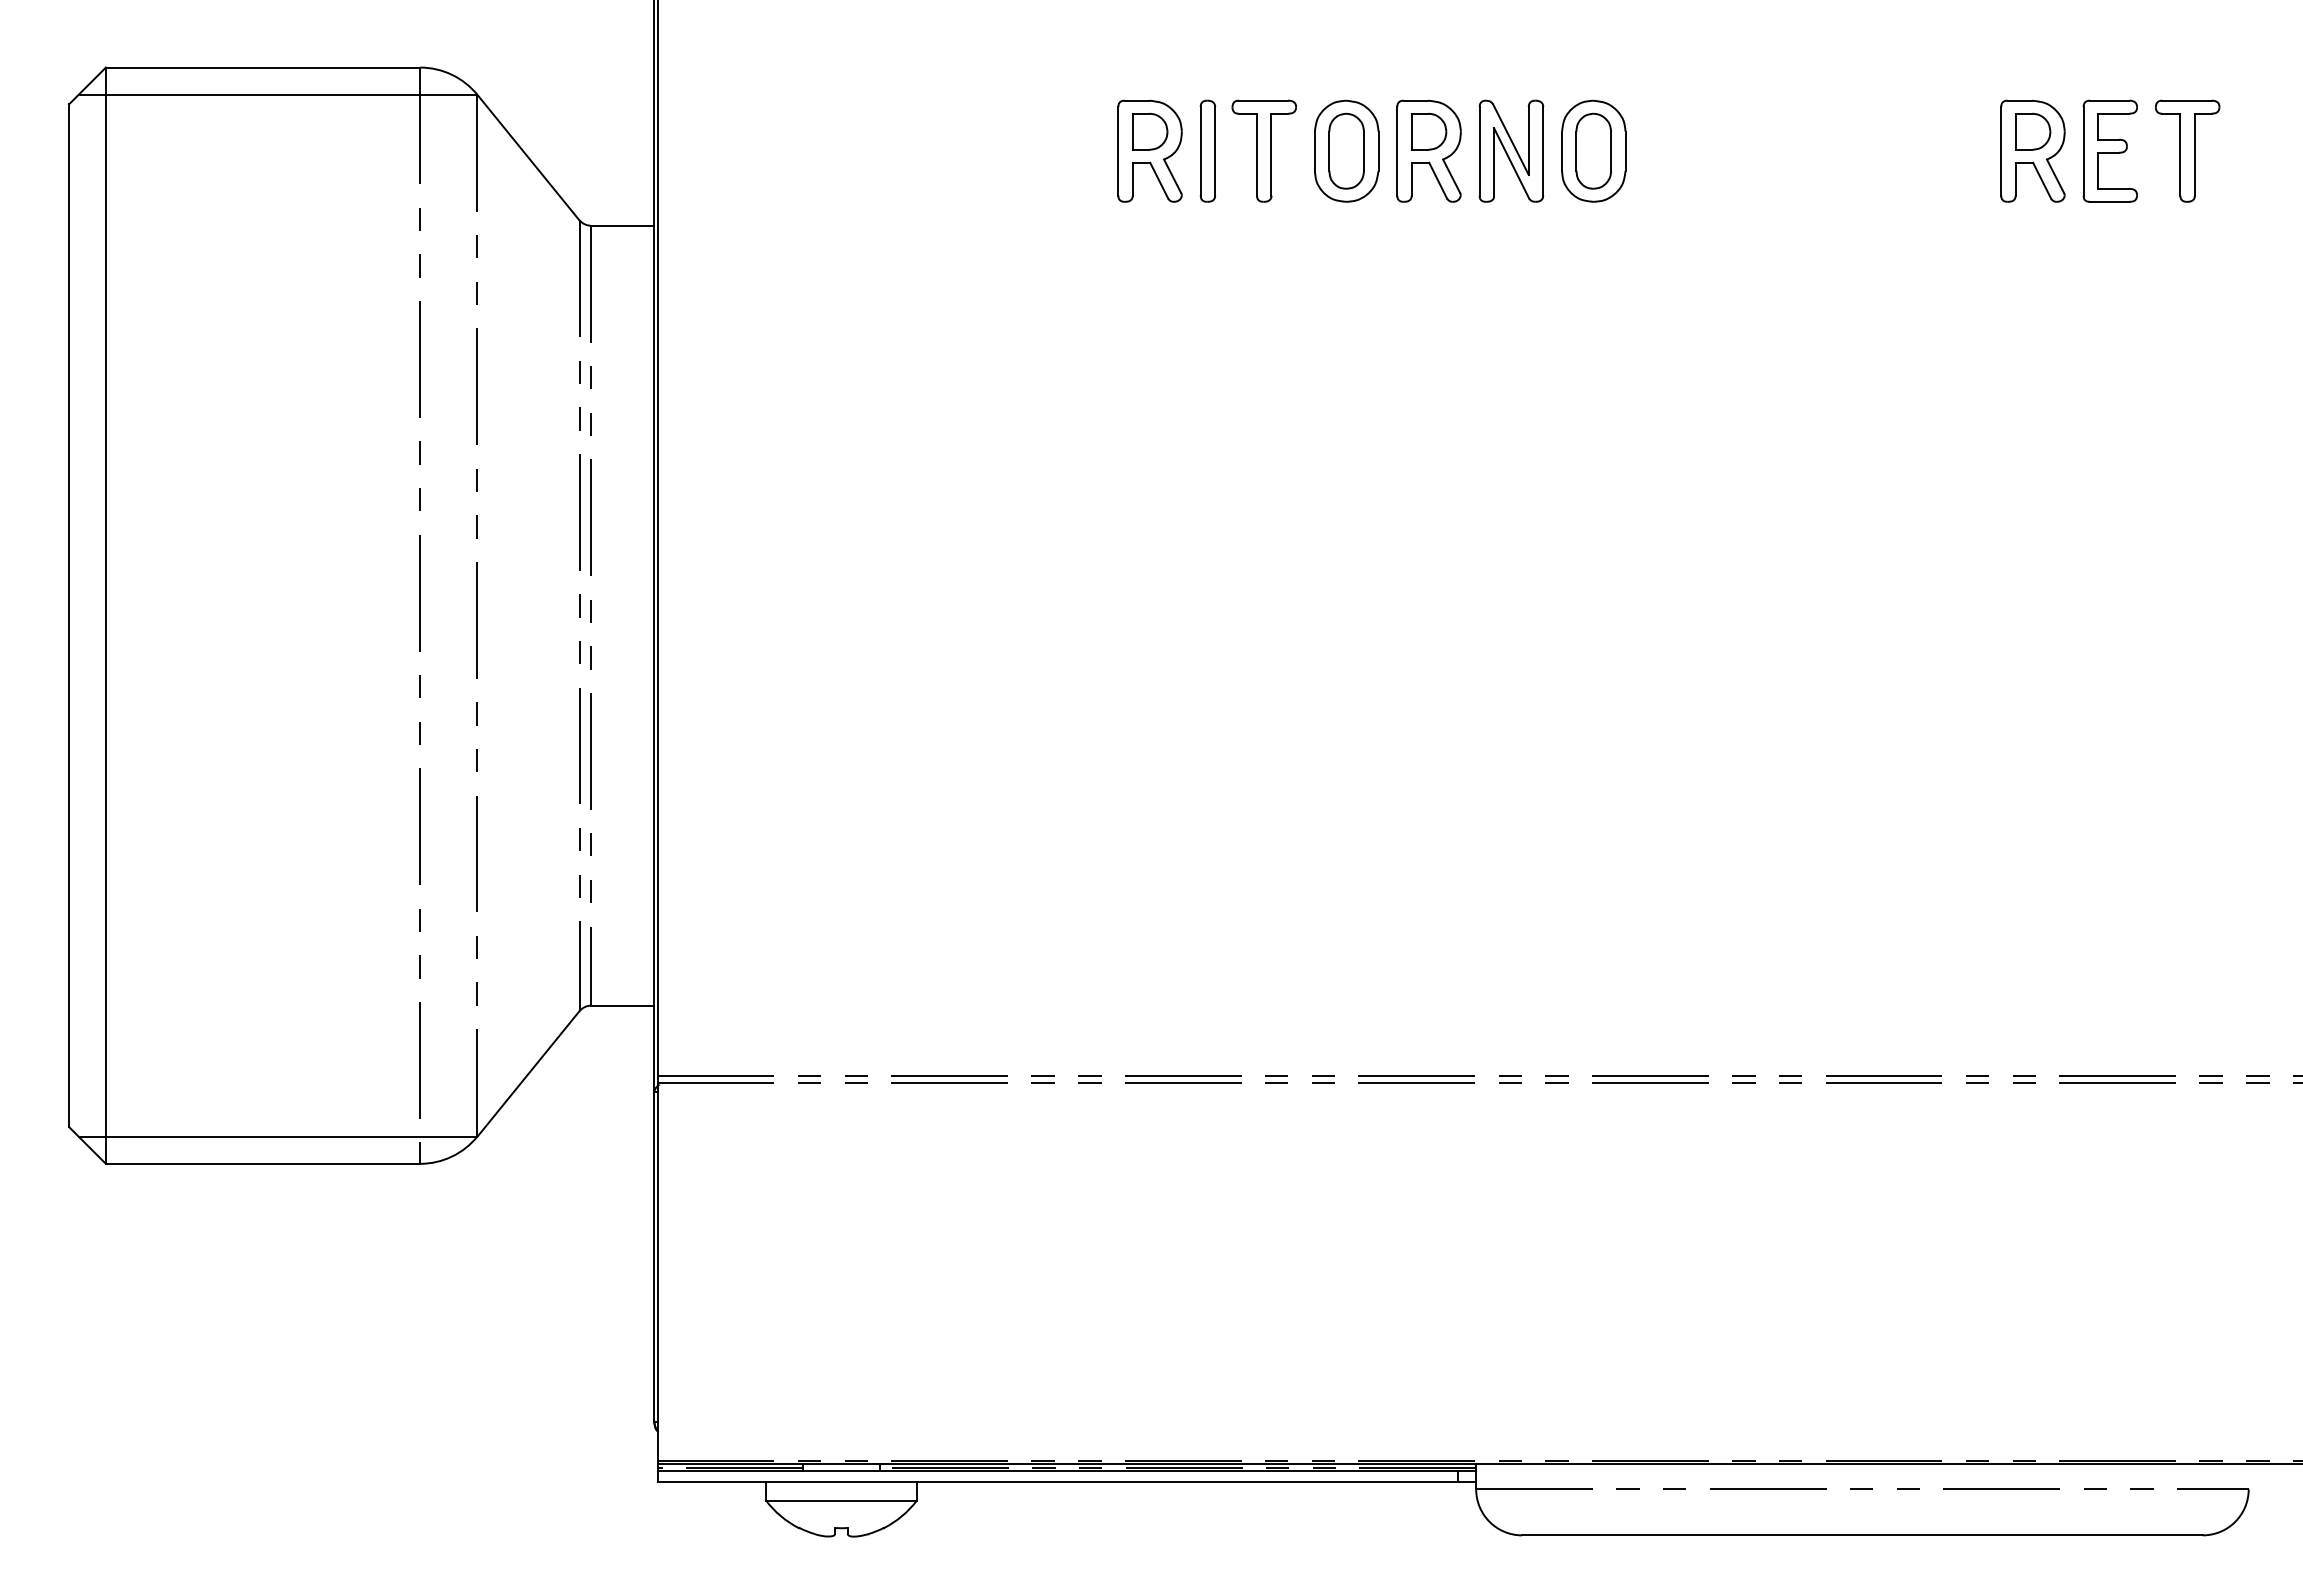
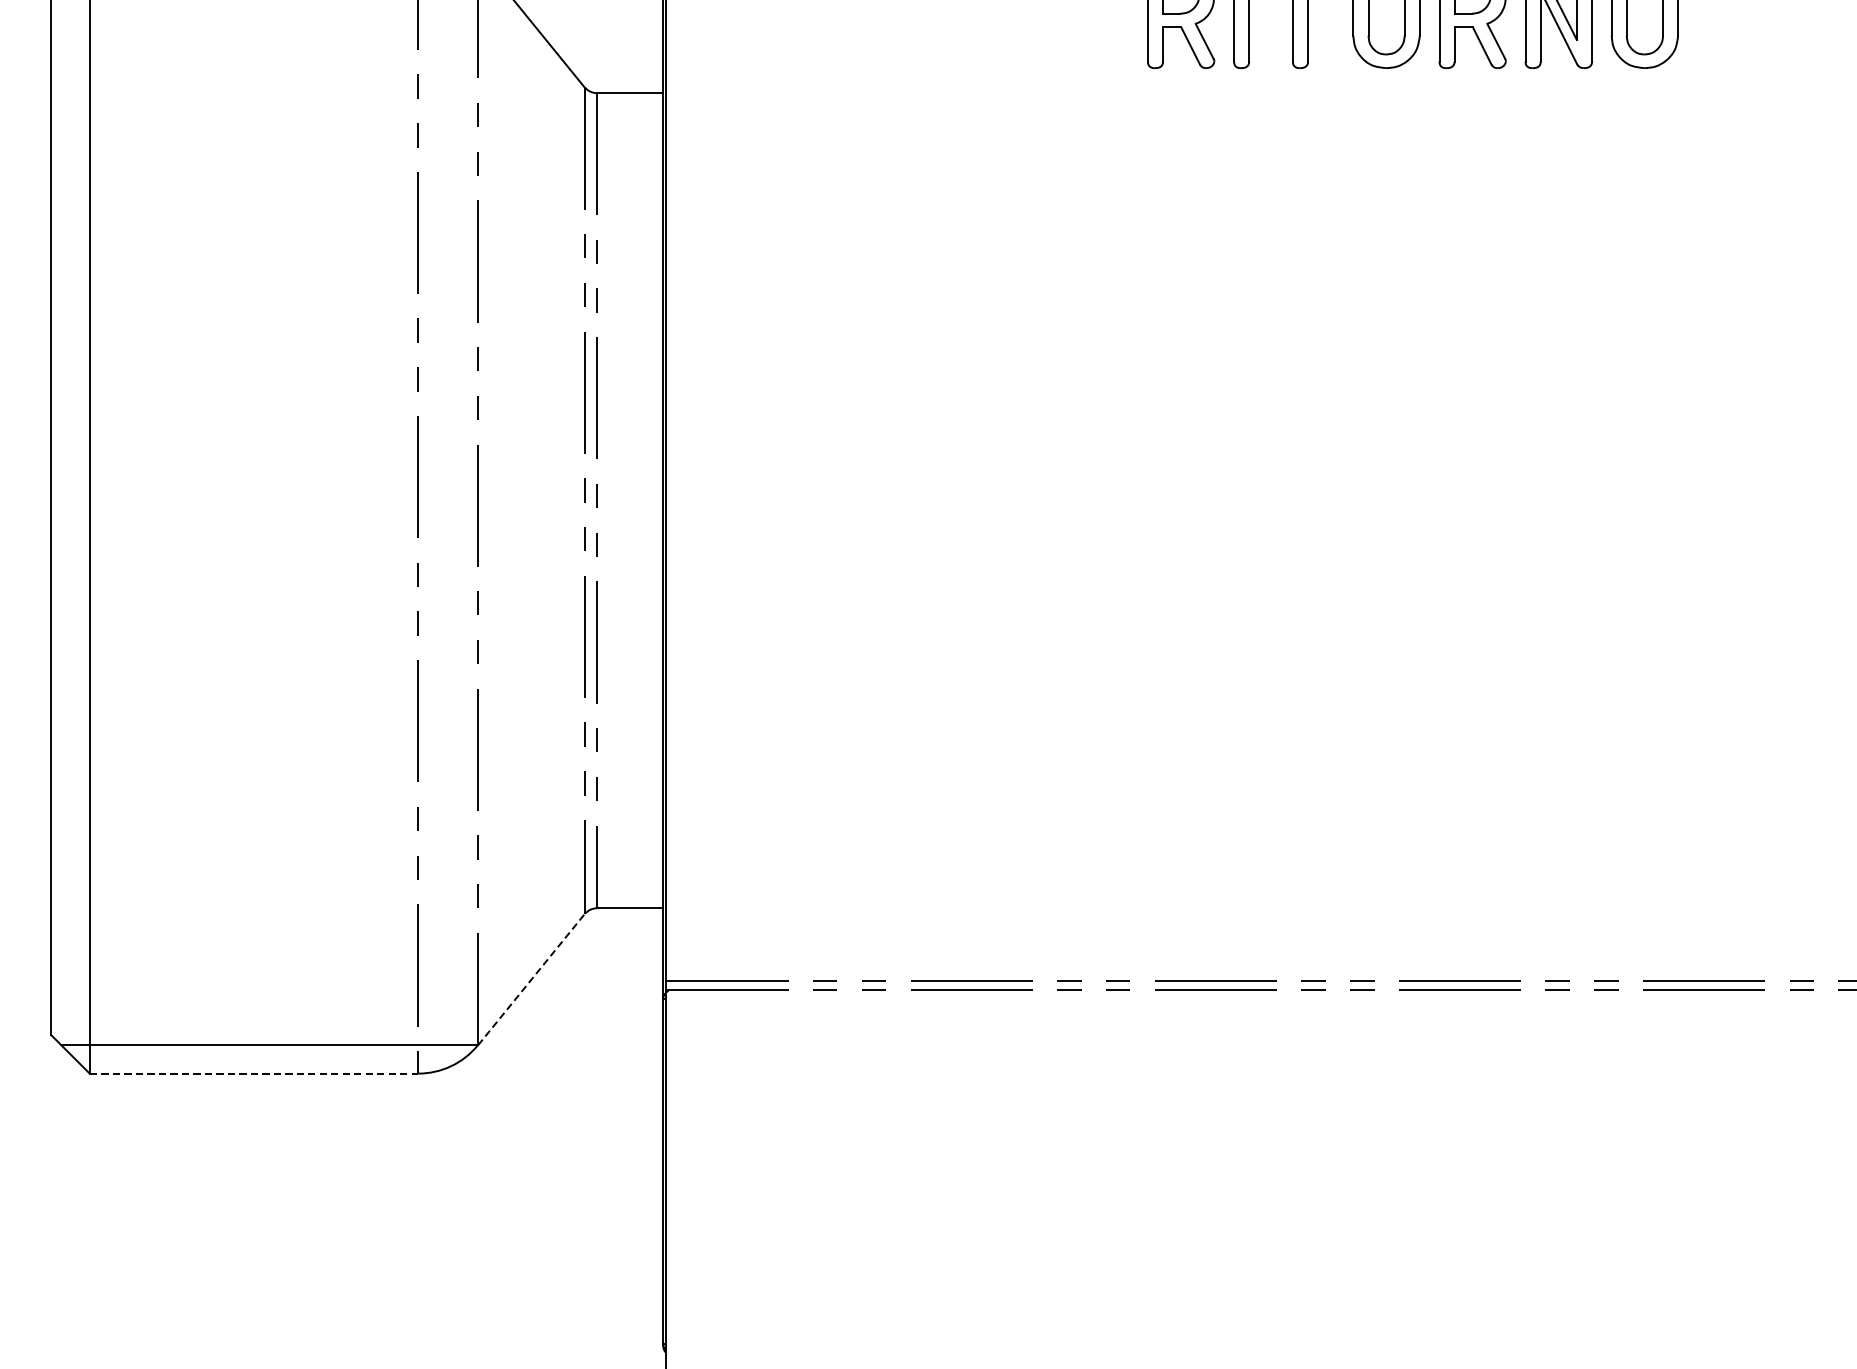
line: (528, 1073) -> (531, 979), solid -> dashed
line: (263, 1163) -> (254, 1073), solid -> dashed

